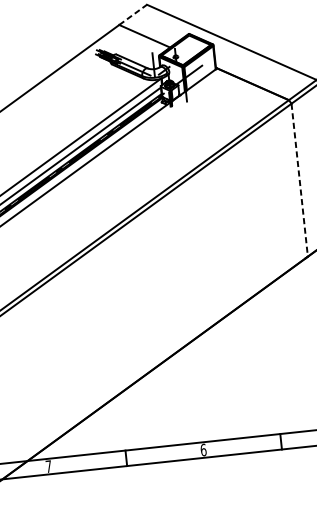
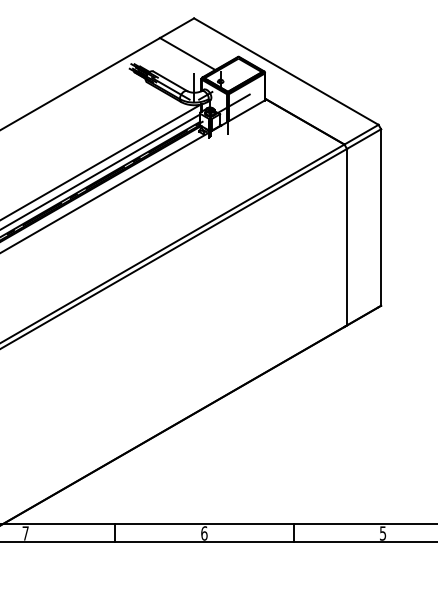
line: (133, 15) -> (177, 28), dashed -> solid
line: (299, 180) -> (346, 237), dashed -> solid

